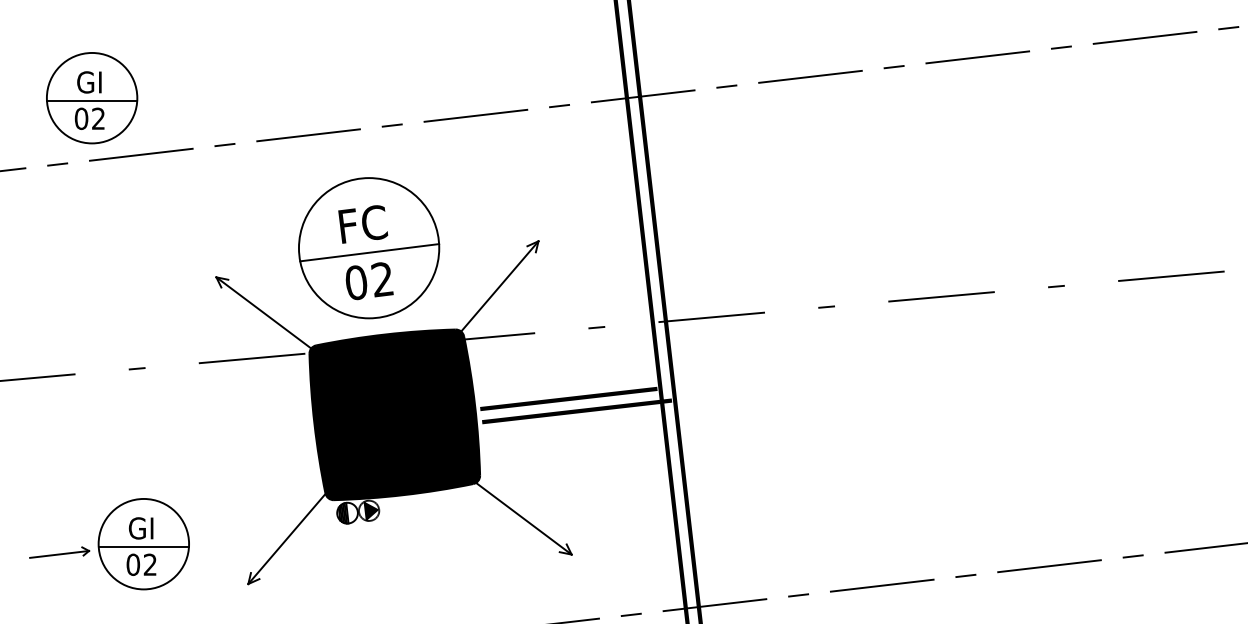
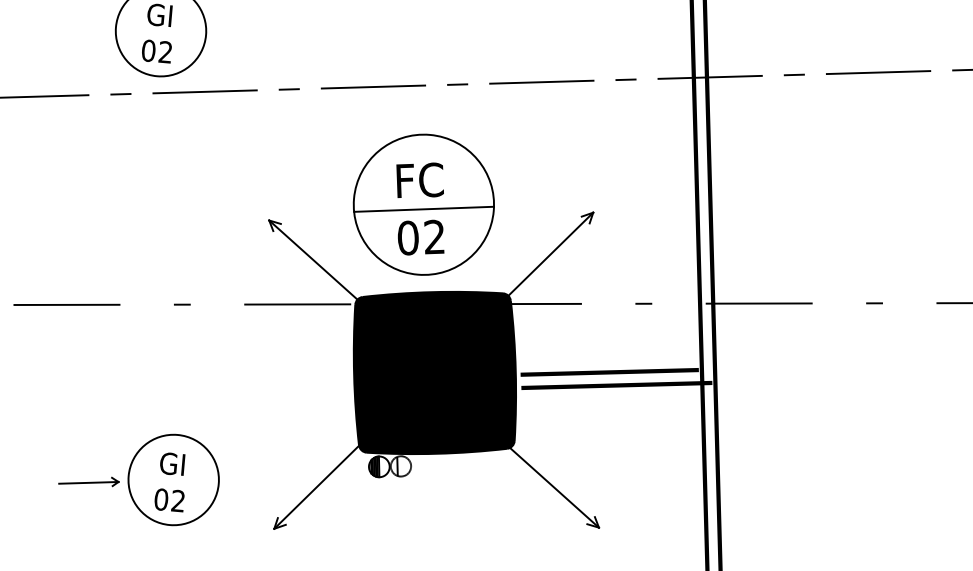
line: (91, 101) -> (160, 34), removed
fill: (371, 510) -> (403, 466), removed
line: (143, 547) -> (173, 483), removed

